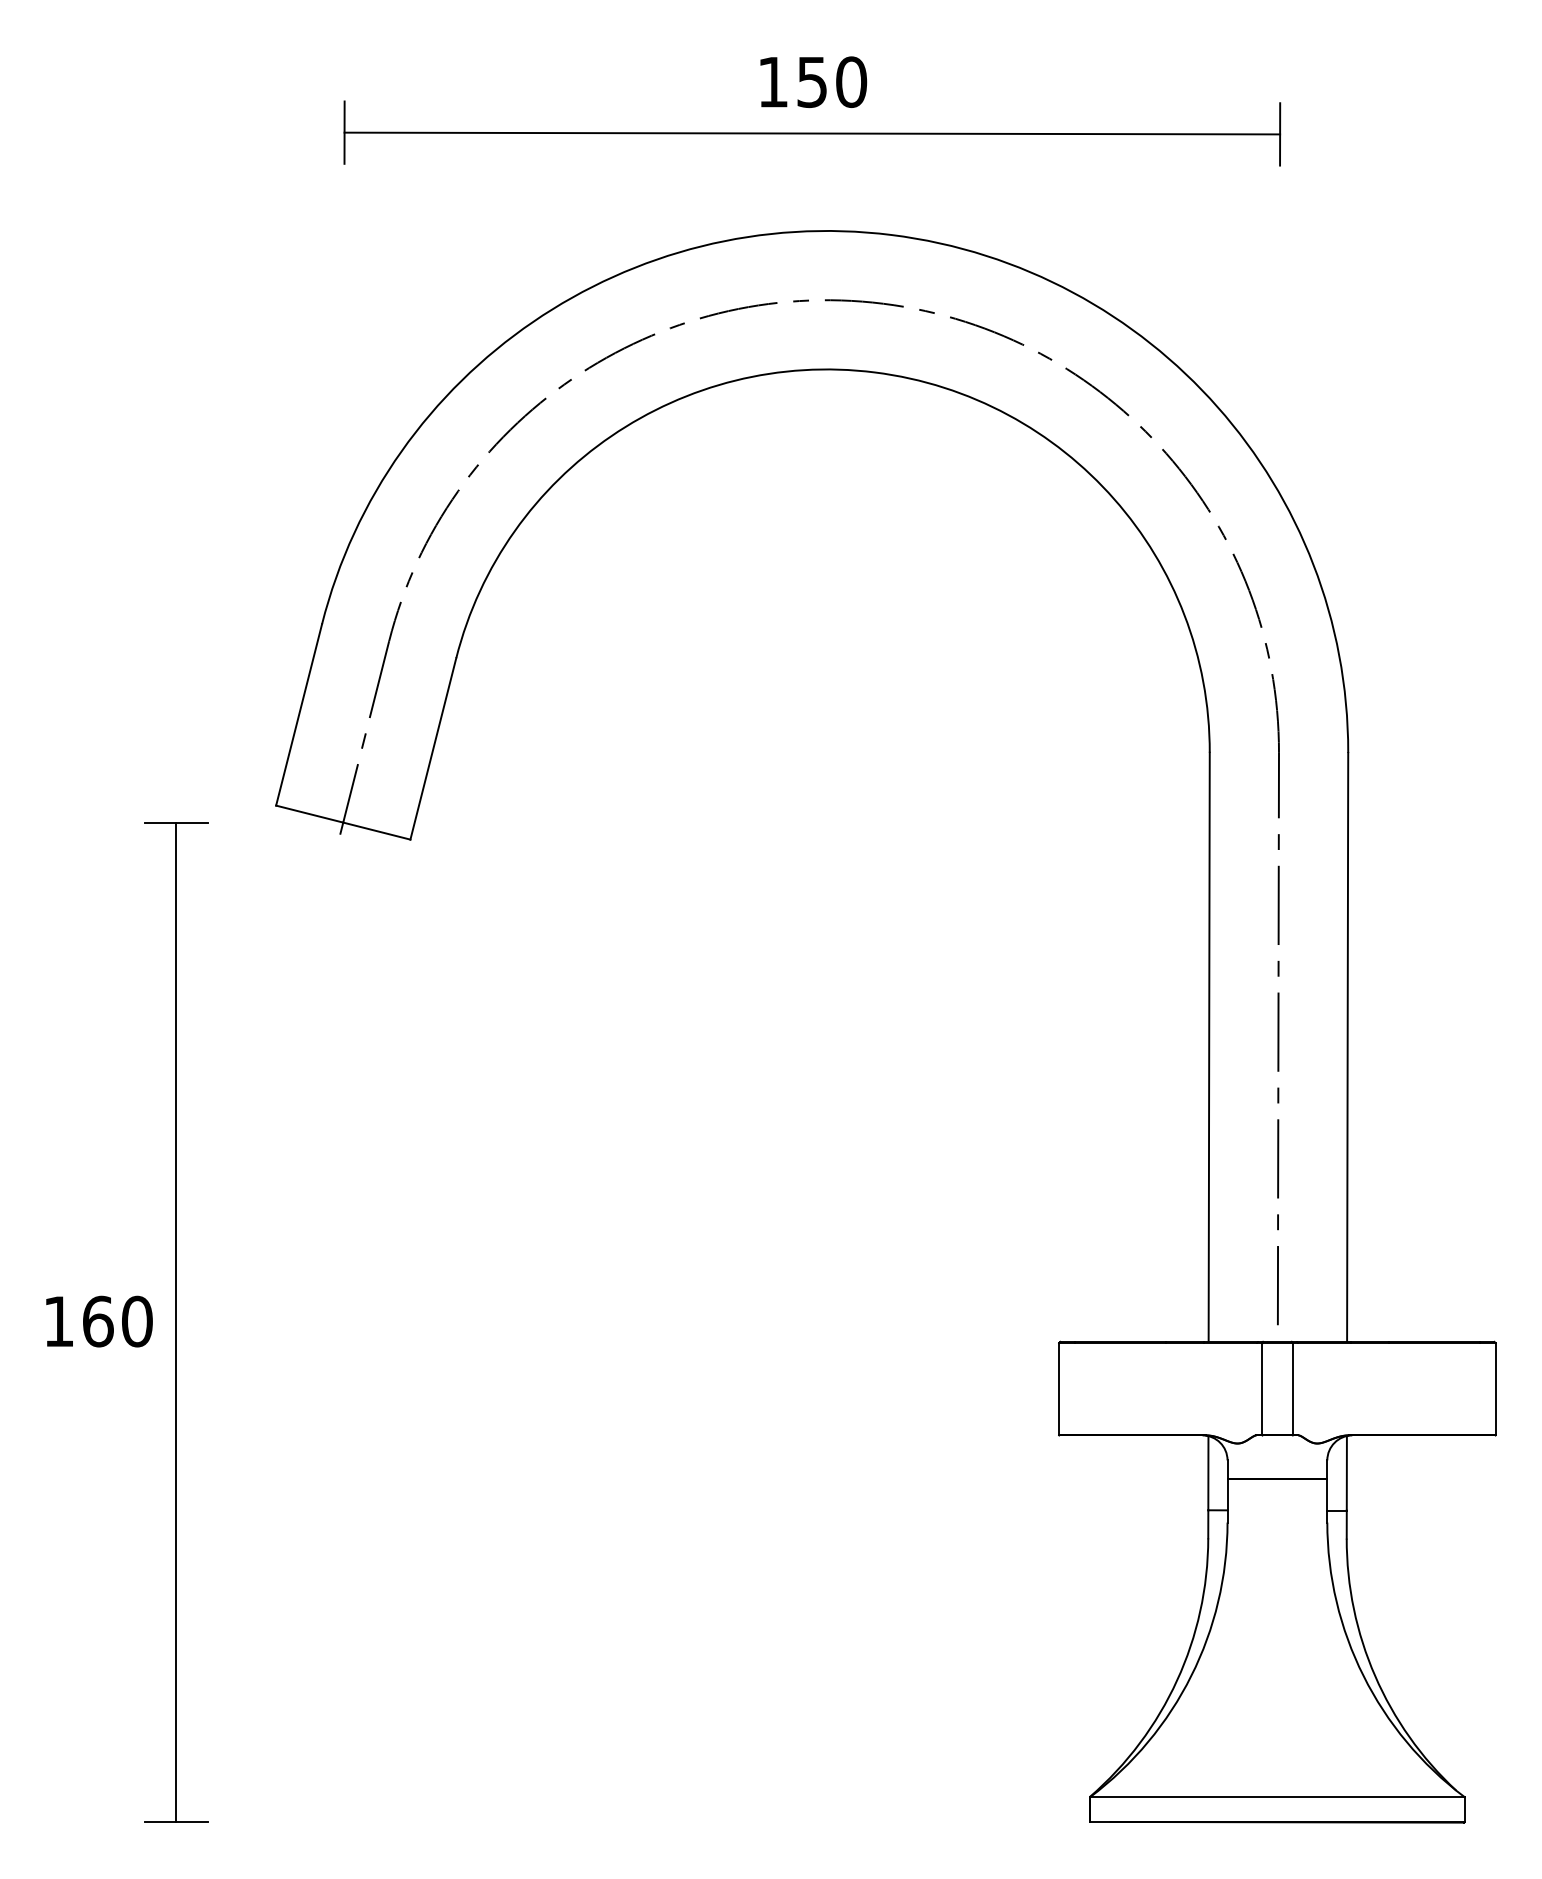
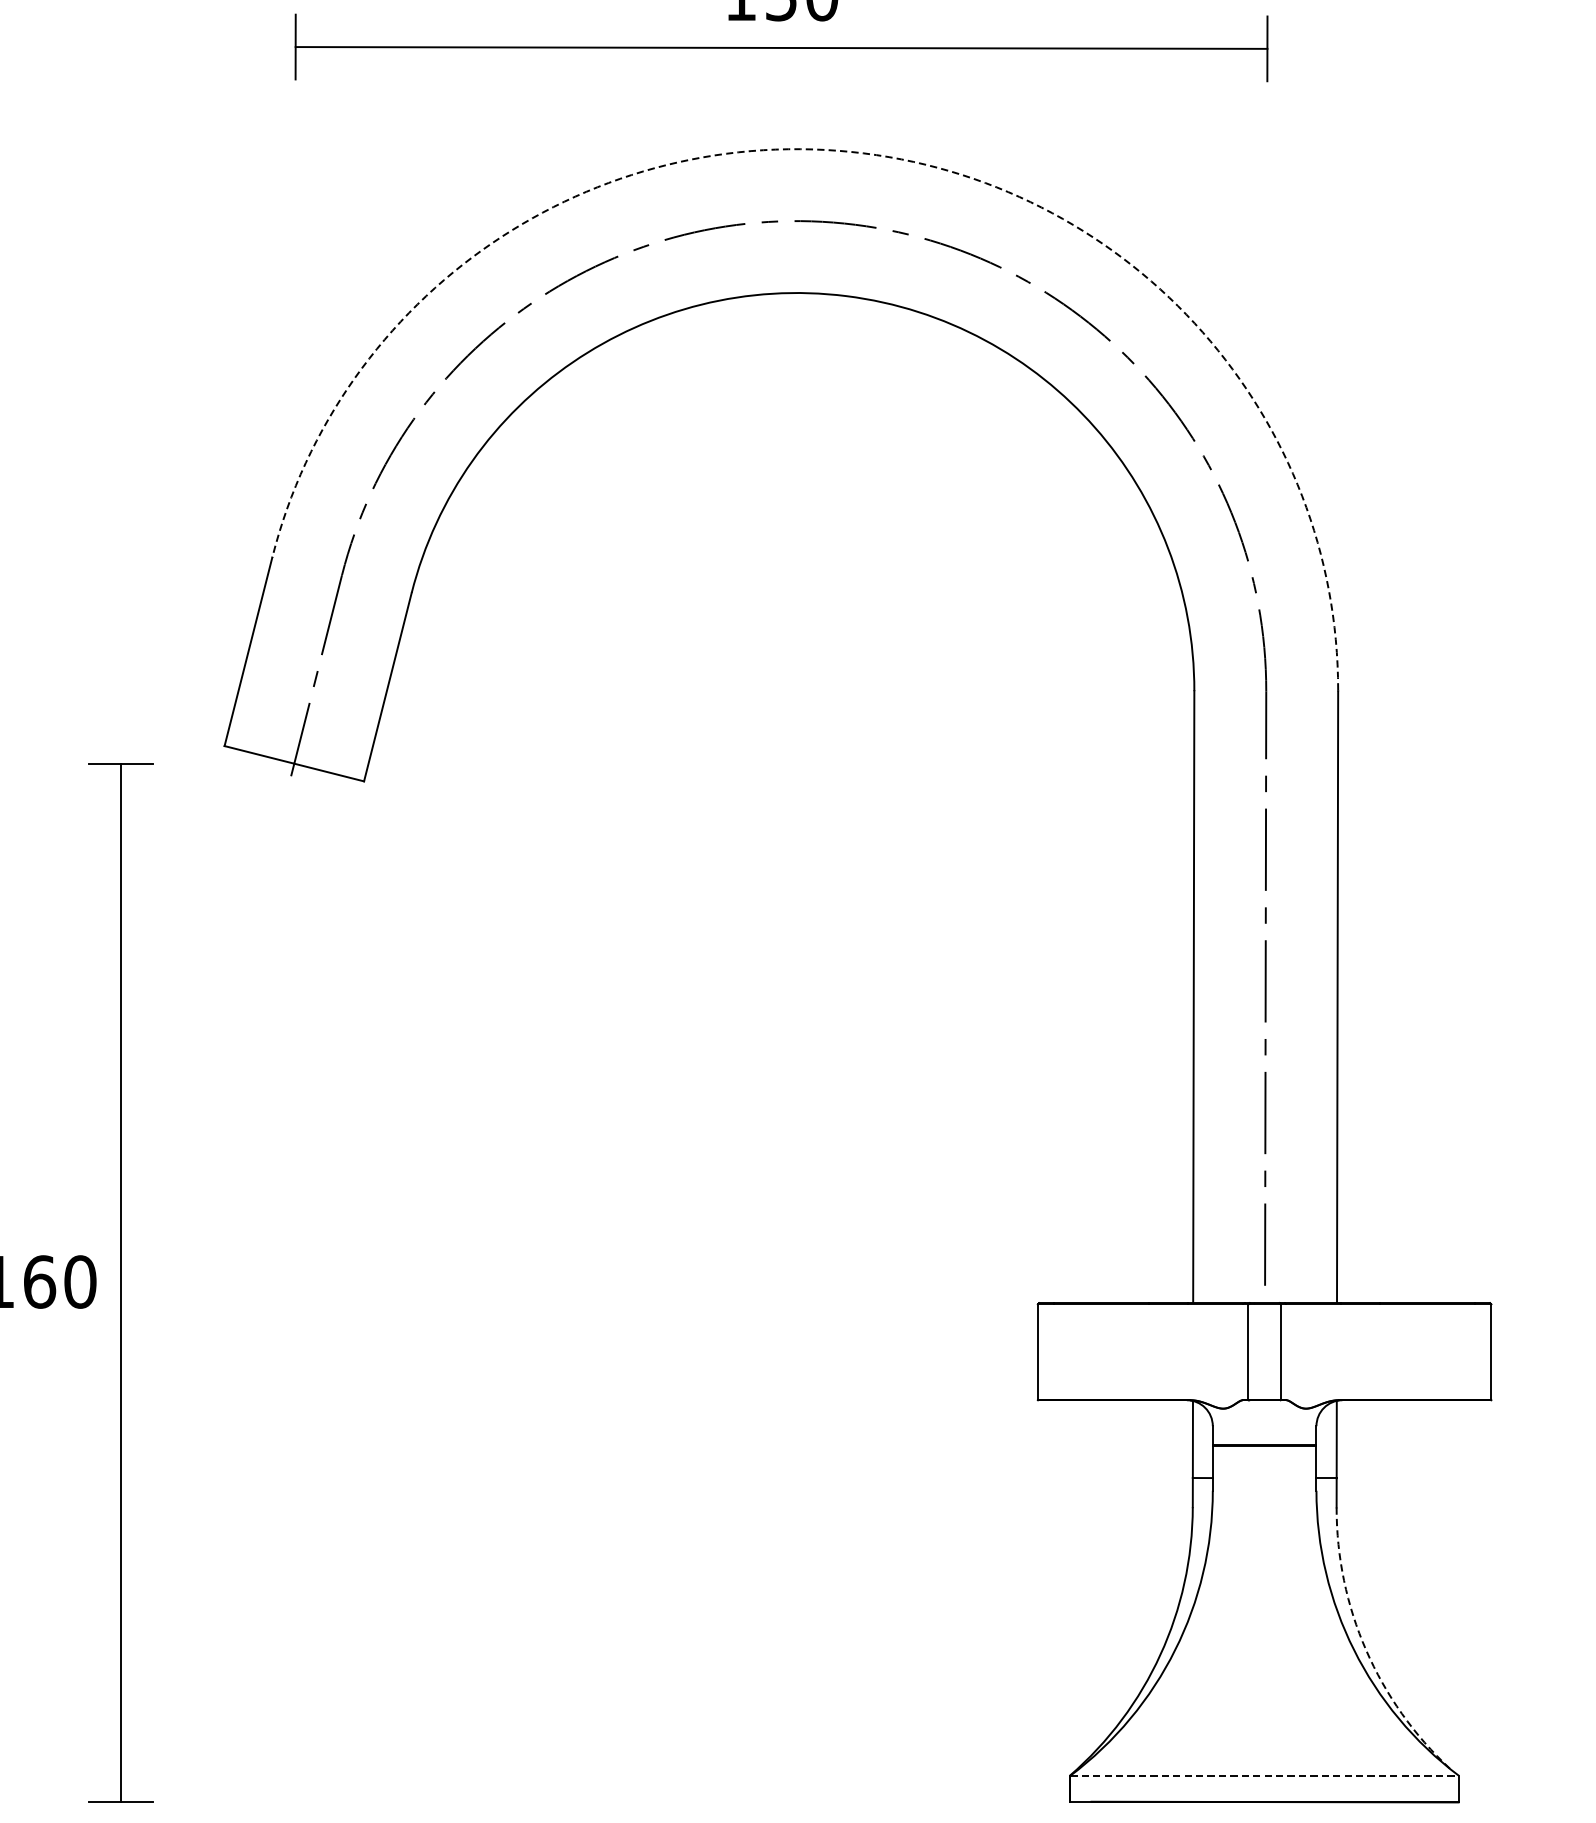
arc: (891, 235) -> (863, 153), solid -> dashed
arc: (1375, 1676) -> (1366, 1650), solid -> dashed
line: (1277, 1797) -> (1264, 1776), solid -> dashed

